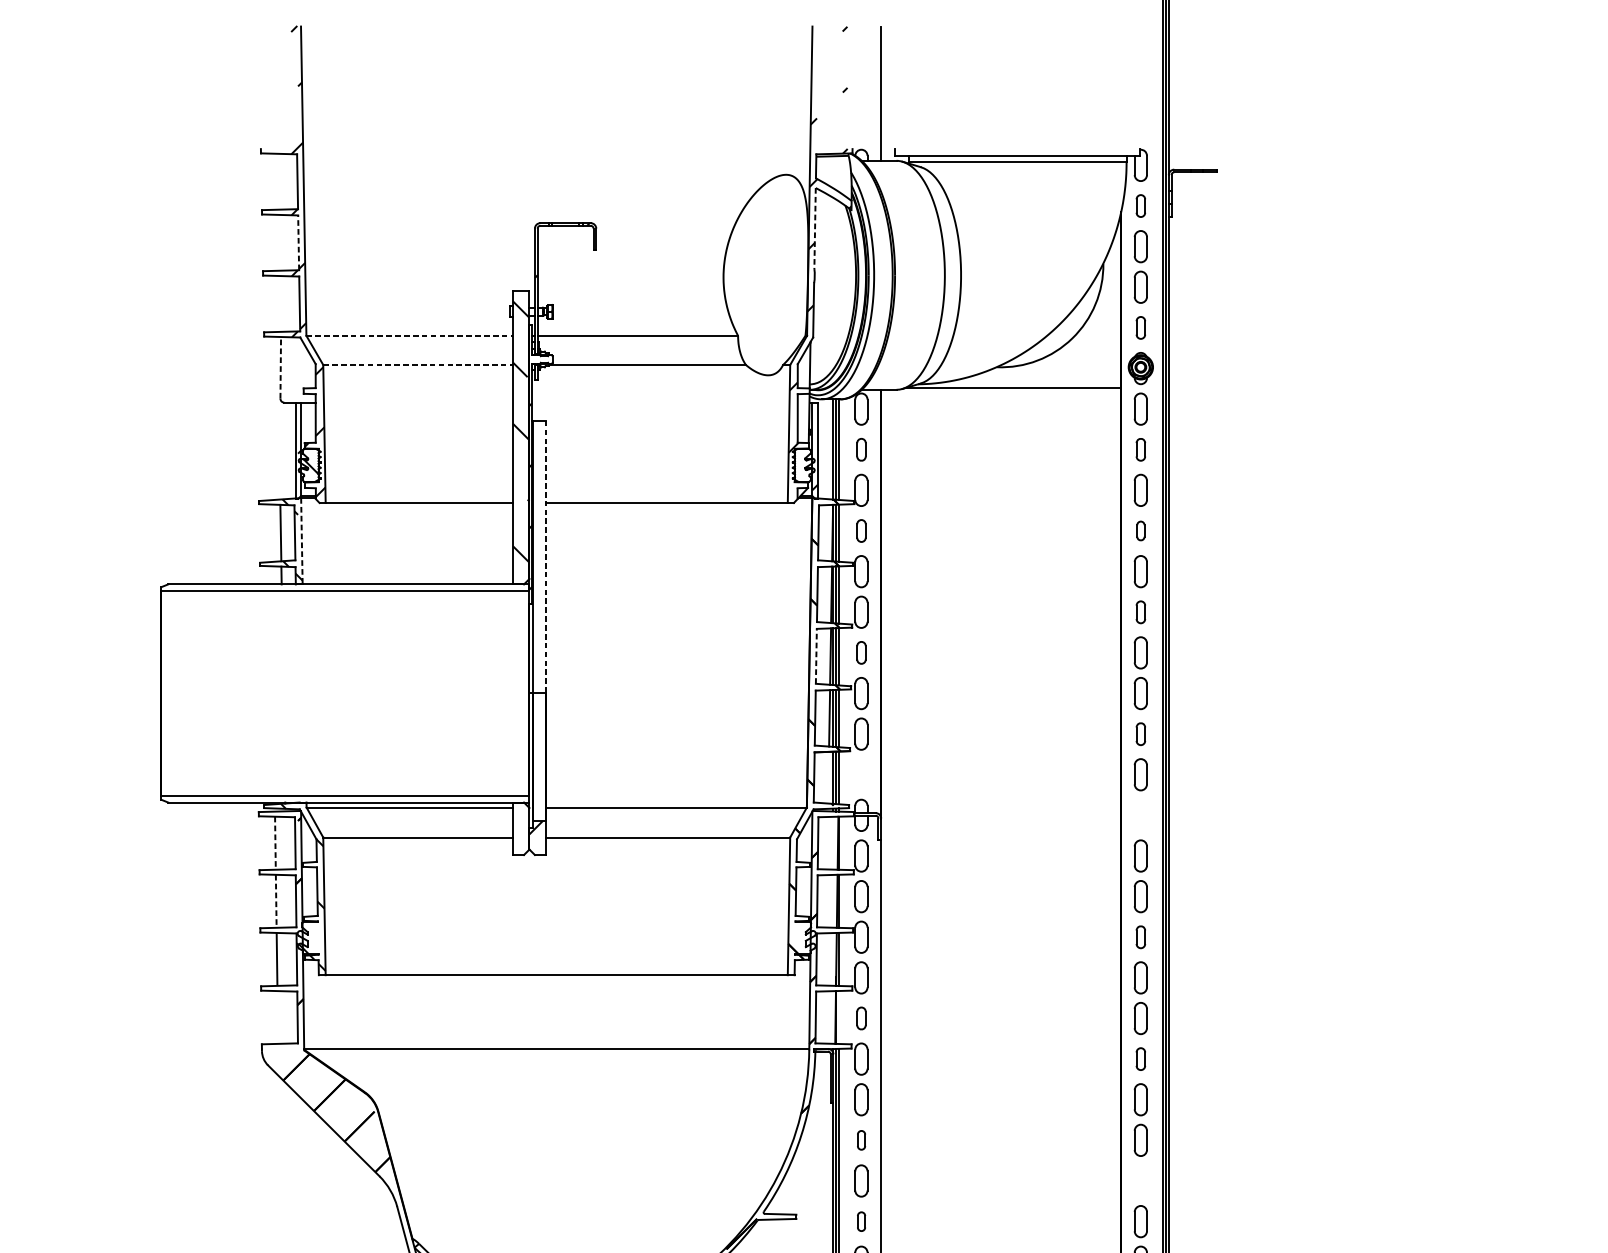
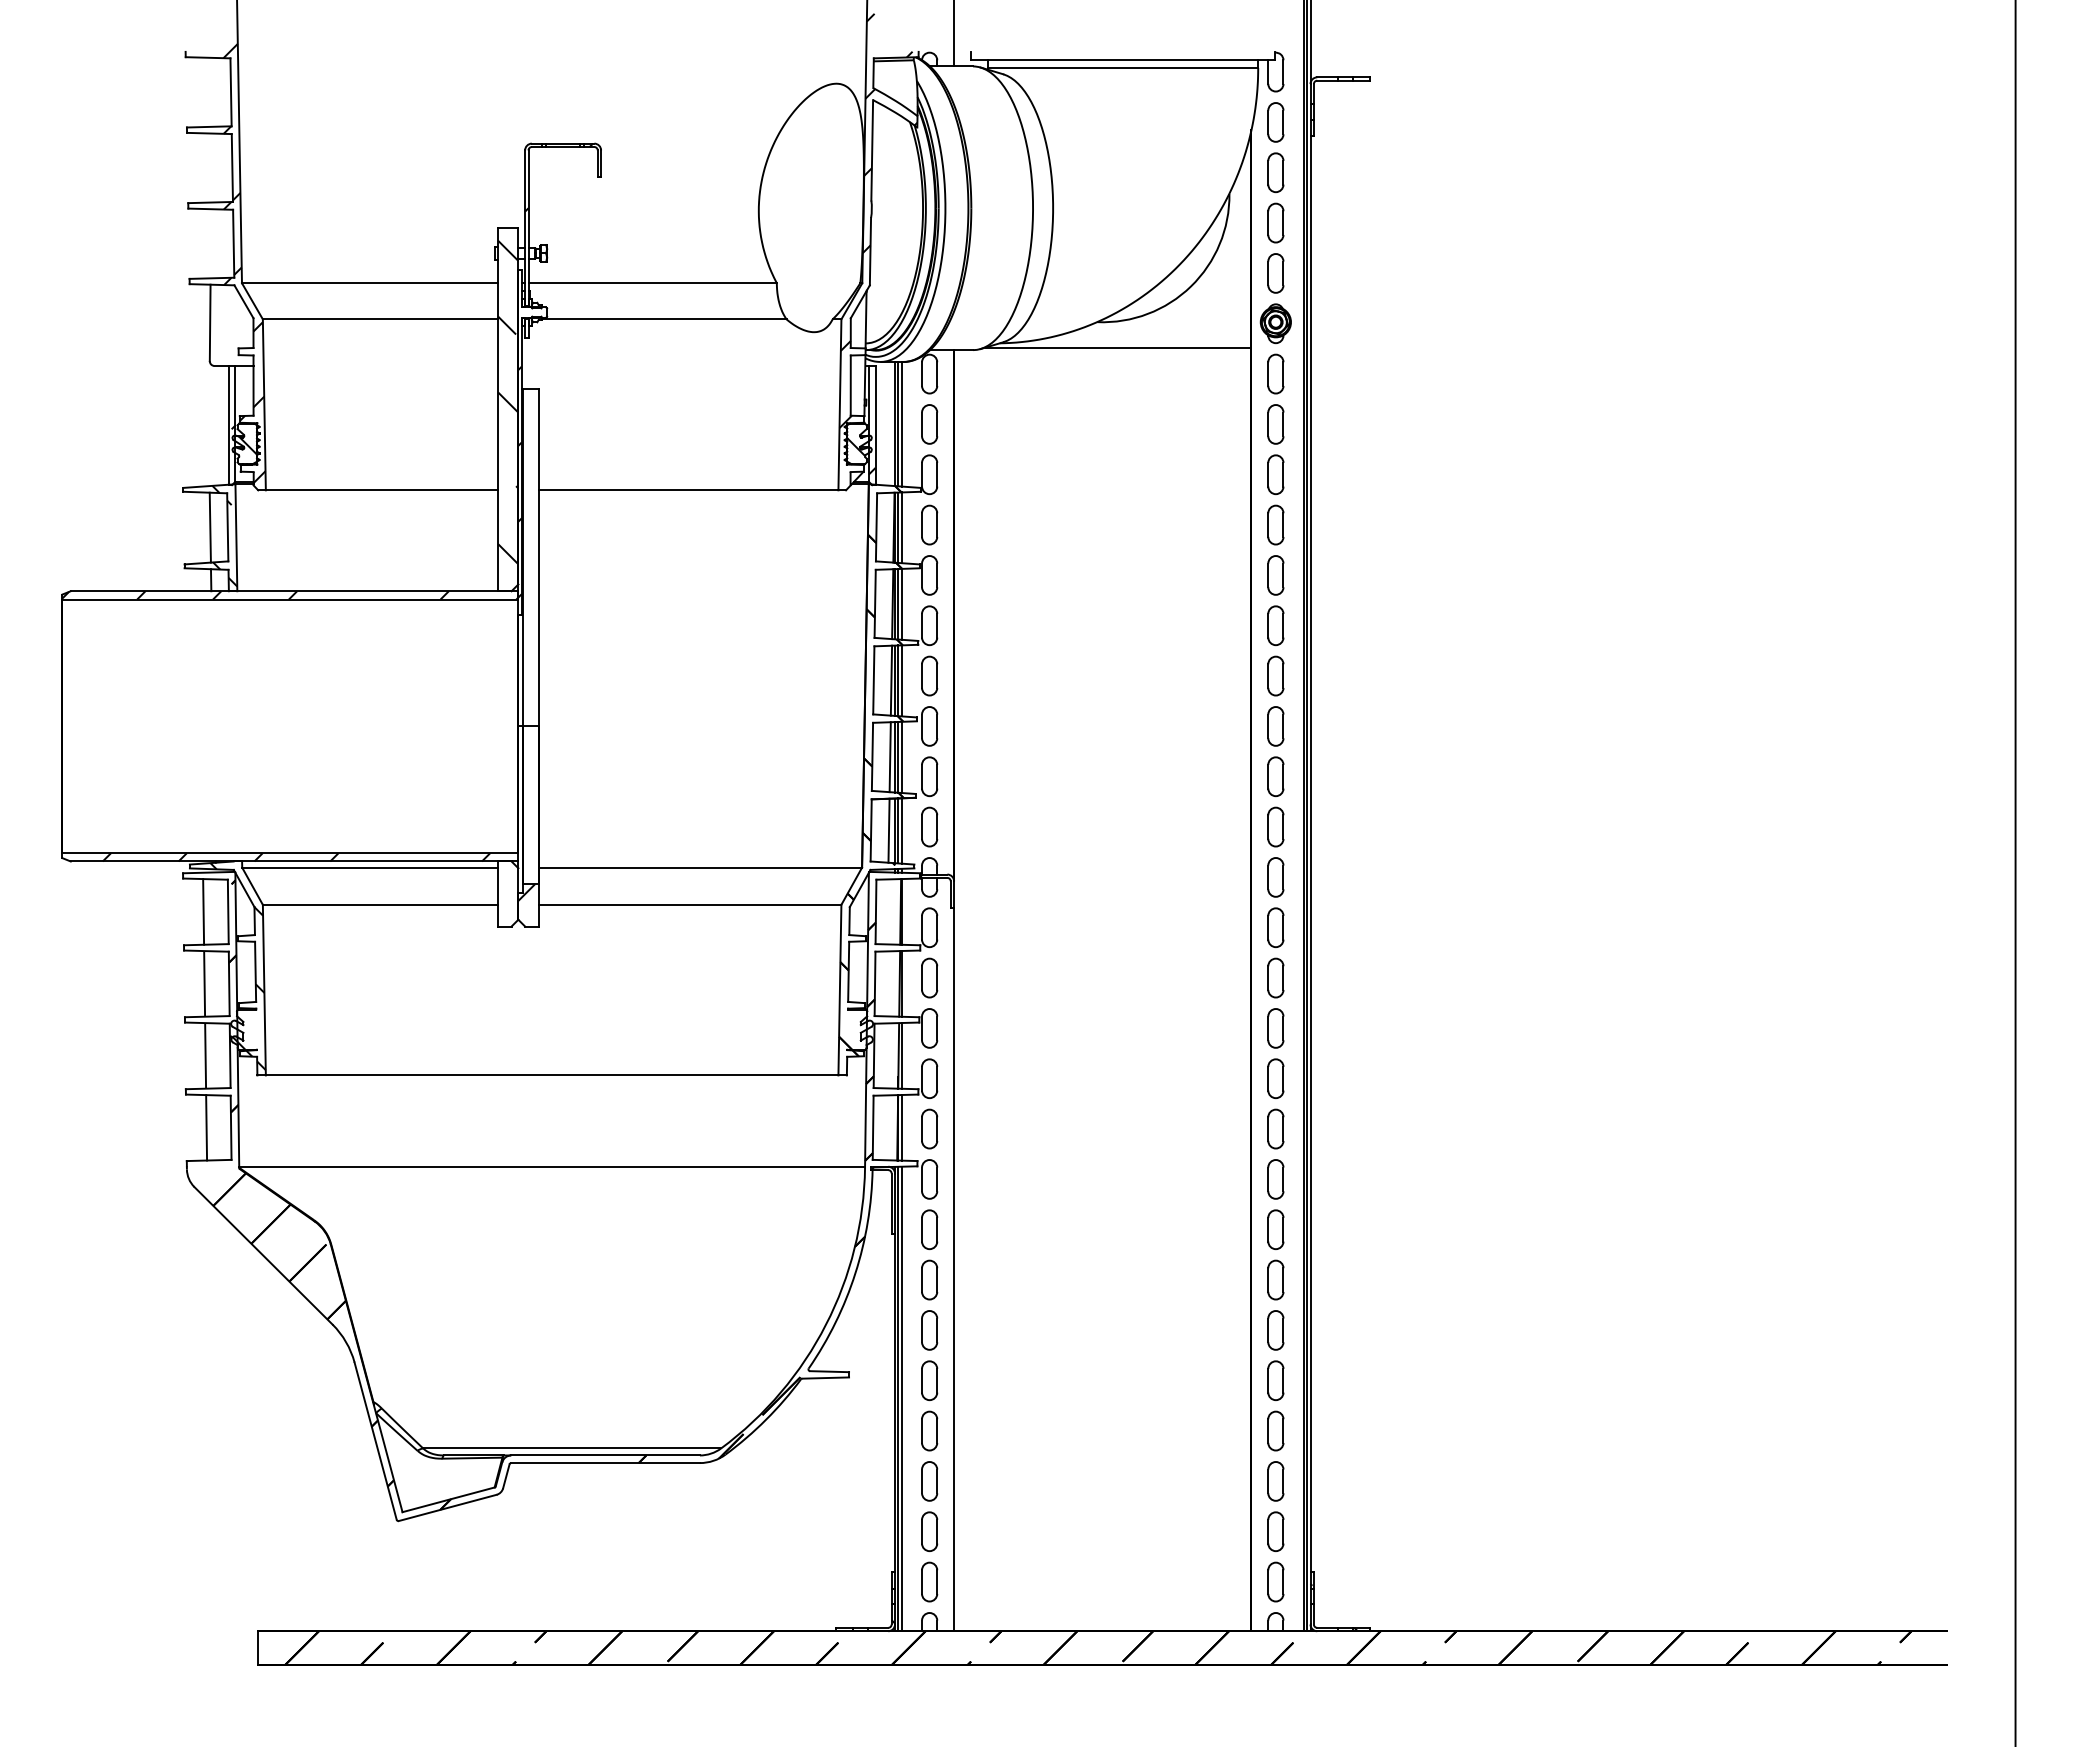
part: (1140, 206) -> (1275, 122), size x1.43
line: (815, 228) -> (872, 150), dashed -> solid
line: (298, 243) -> (232, 168), dashed -> solid
part: (1140, 327) -> (1275, 273), size x1.43
line: (410, 336) -> (370, 283), dashed -> solid
line: (418, 365) -> (380, 319), dashed -> solid
line: (280, 367) -> (210, 322), dashed -> solid
part: (861, 449) -> (929, 424), size x1.43
part: (1140, 449) -> (1275, 424), size x1.43
hatch: (802, 468) -> (856, 447), added
part: (861, 530) -> (929, 524), size x1.43
part: (1140, 530) -> (1275, 524), size x1.67
line: (301, 541) -> (236, 538), dashed -> solid
line: (545, 557) -> (538, 557), dashed -> solid
hatch: (345, 587) -> (290, 595), added
part: (1140, 612) -> (1275, 625), size x1.43
part: (861, 652) -> (929, 675), size x1.43
line: (816, 655) -> (873, 679), dashed -> solid
part: (1140, 733) -> (1275, 776), size x1.43
part: (861, 774) -> (929, 826), added
line: (828, 777) -> (888, 830), added
hatch: (350, 799) -> (296, 857), added
part: (1140, 815) -> (1275, 877), added
line: (275, 842) -> (203, 911), dashed -> solid
line: (276, 901) -> (204, 984), dashed -> solid
part: (1140, 937) -> (1275, 1028), size x1.43
line: (277, 1017) -> (206, 1127), added
line: (838, 1017) -> (901, 1127), added
part: (861, 1018) -> (929, 1128), size x1.43
part: (1140, 1059) -> (1275, 1179), size x1.43
part: (861, 1139) -> (929, 1279), size x1.67
part: (1140, 1181) -> (1275, 1330), added
part: (861, 1221) -> (929, 1380), size x1.67

